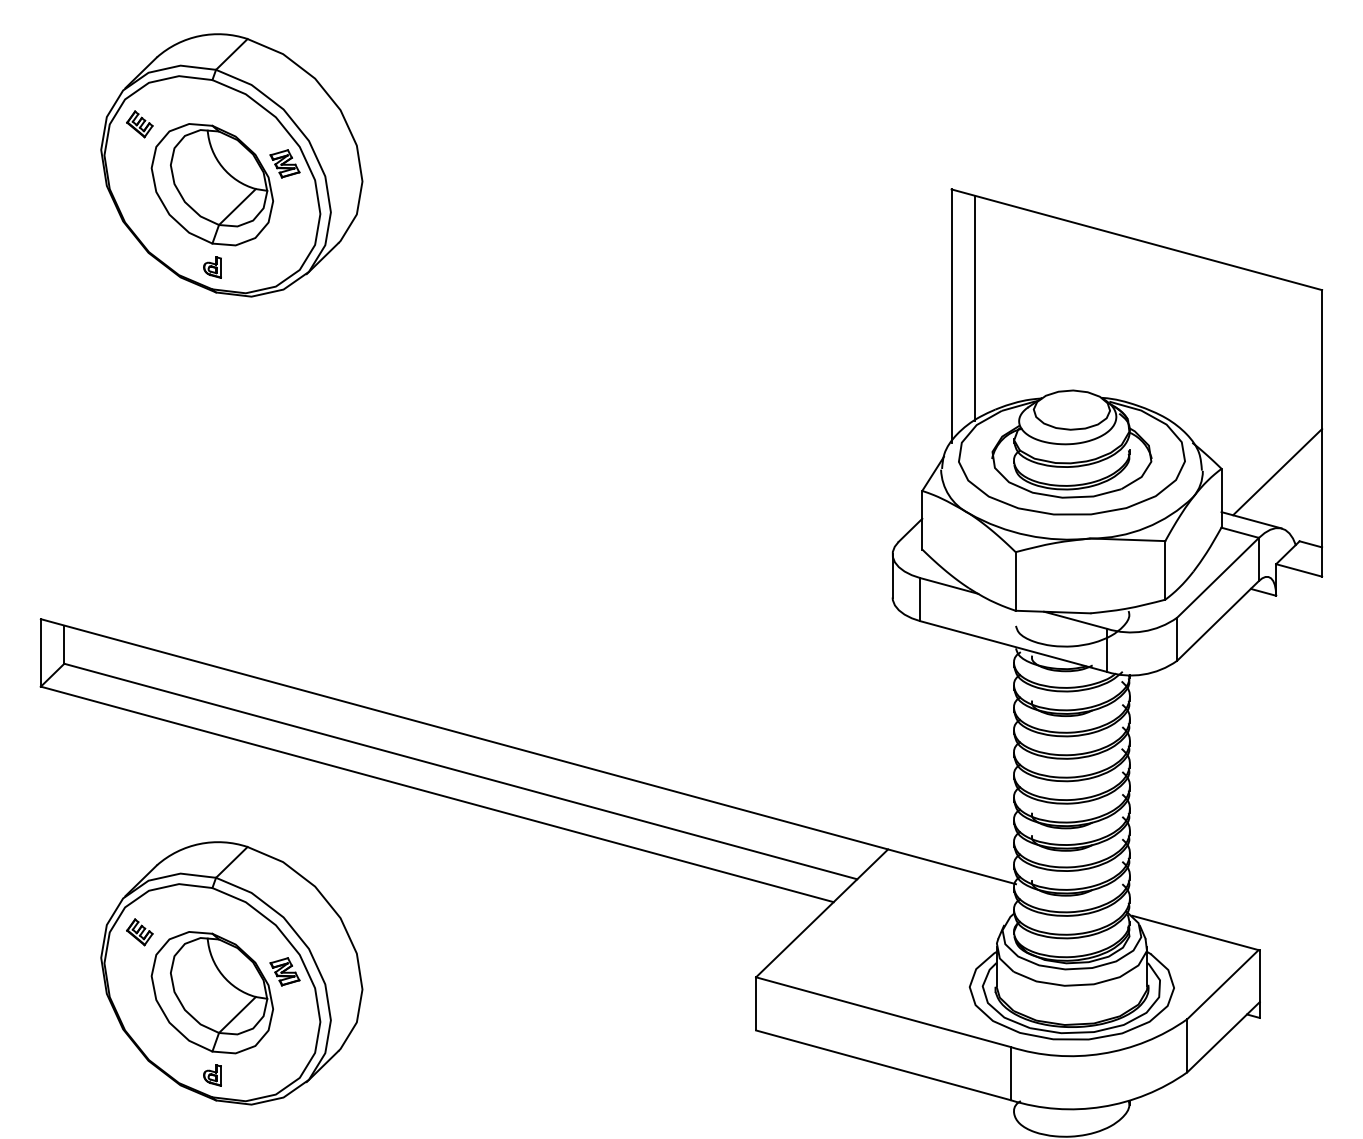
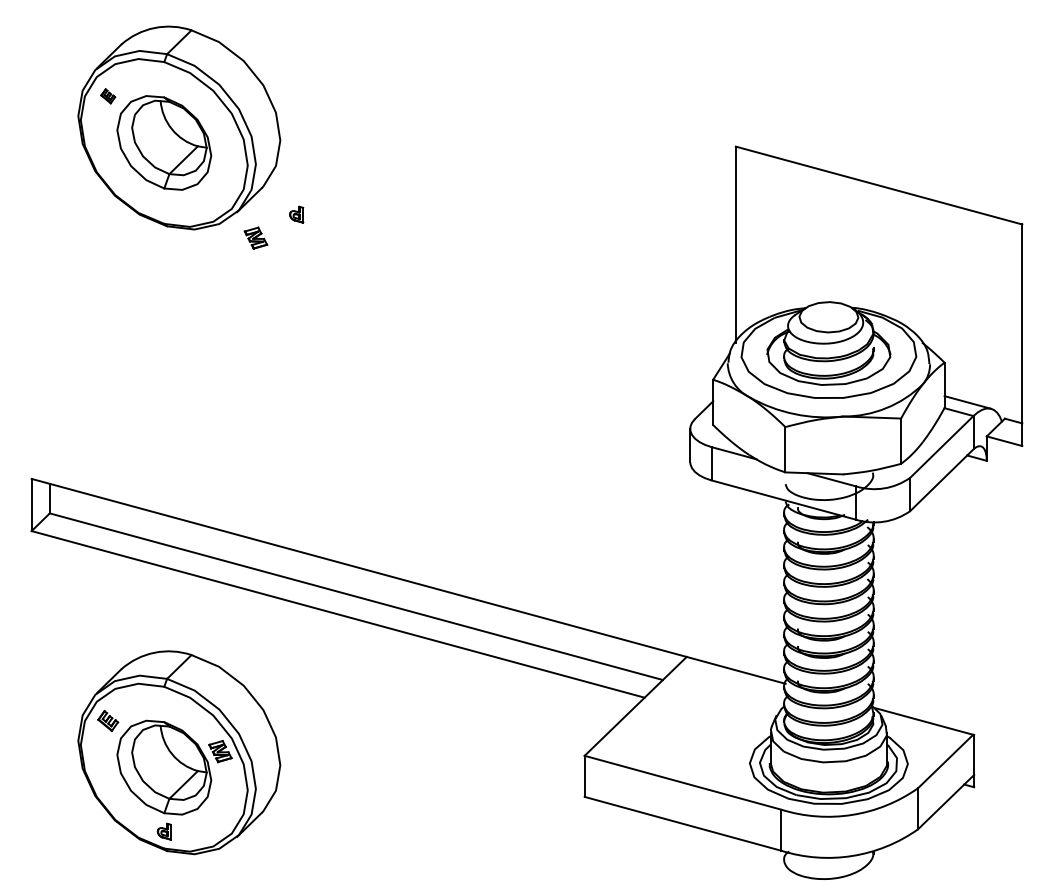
part: (139, 124) -> (107, 96), size x0.7
part: (284, 163) -> (255, 237), moved
part: (212, 267) -> (296, 214), moved
line: (975, 307) -> (754, 237), removed
line: (1277, 472) -> (987, 365), removed

